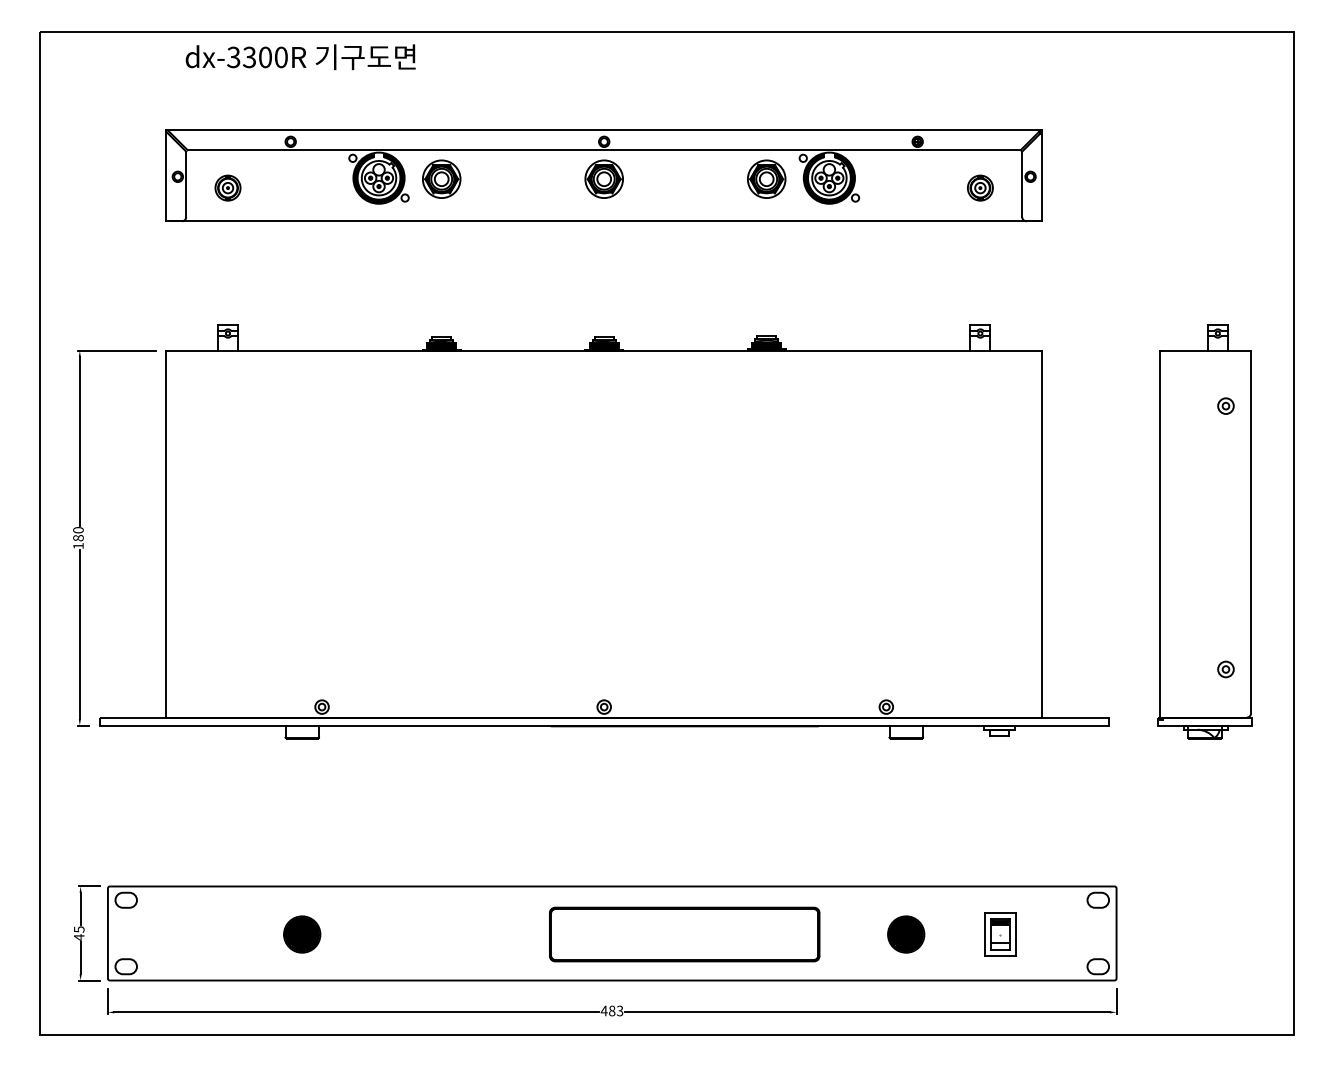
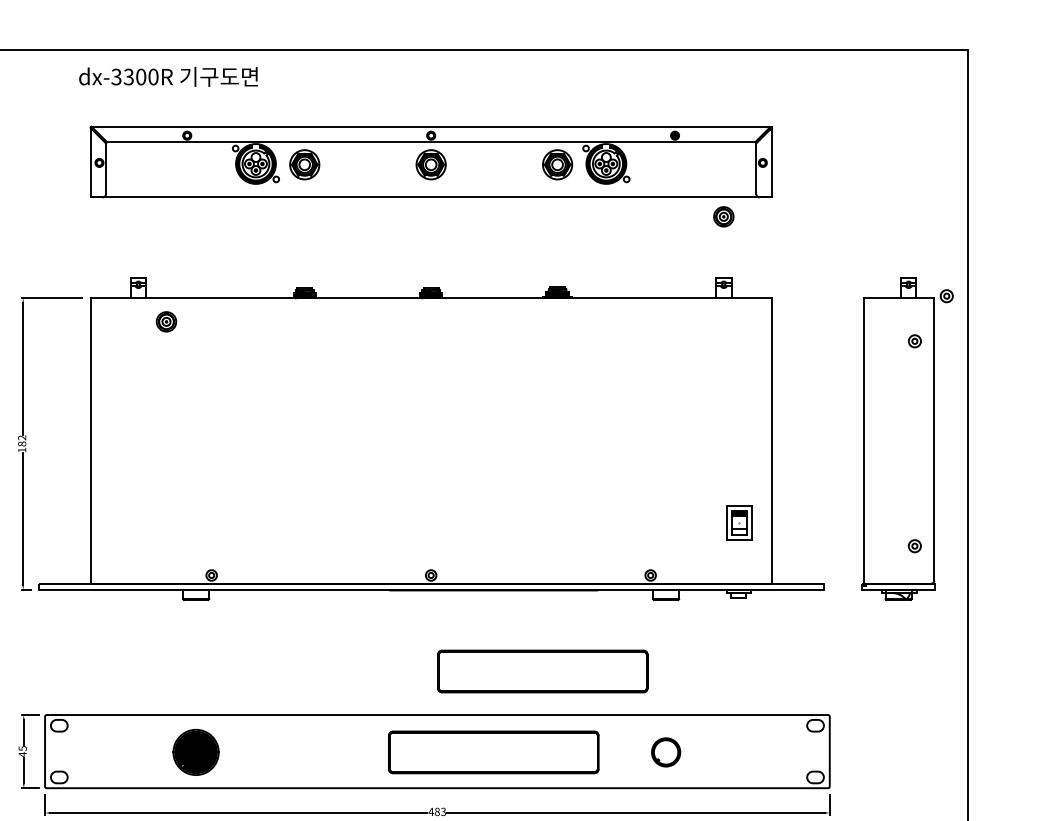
text: (300, 57) -> (168, 77), moved
part: (227, 187) -> (166, 321), moved
part: (980, 187) -> (723, 216), moved
part: (1266, 347) -> (946, 295), added
text: (78, 530) -> (22, 438), 180 -> 182
part: (747, 830) -> (542, 671), added
part: (302, 934) -> (196, 752), size x1.6
fill: (905, 934) -> (665, 752), removed
part: (1000, 934) -> (739, 522), moved

